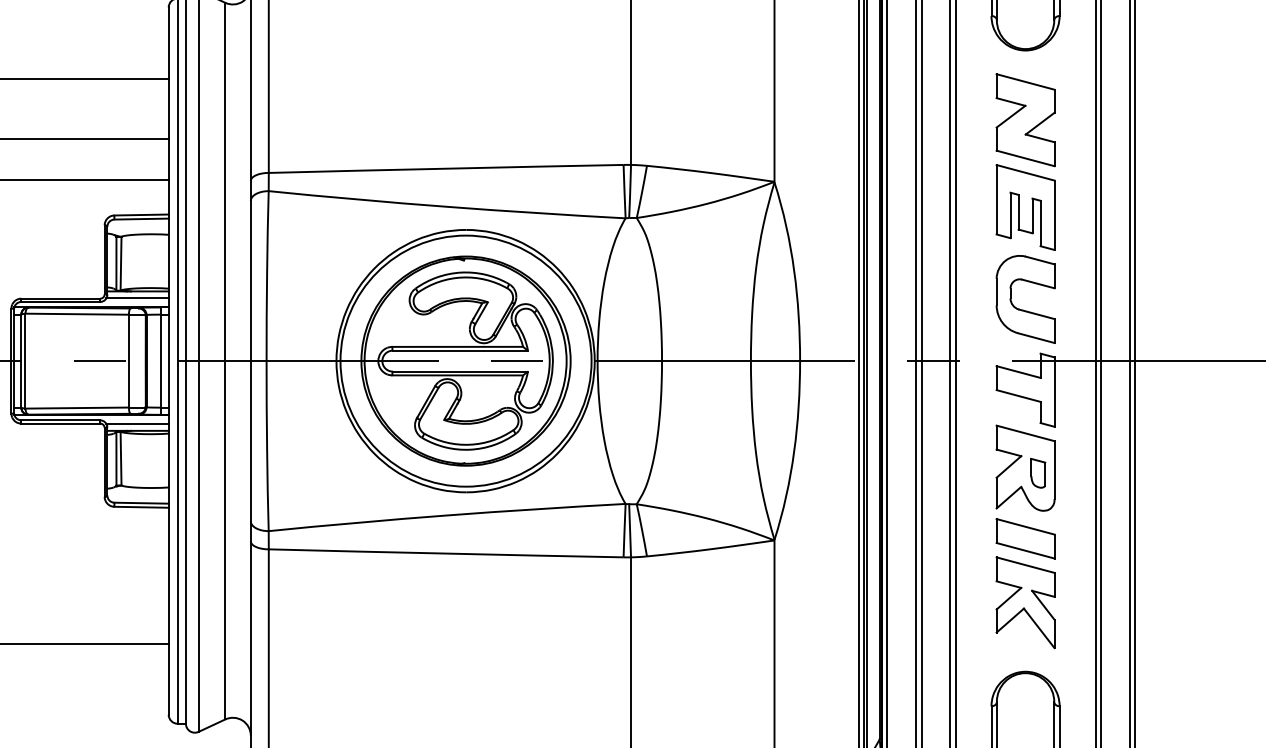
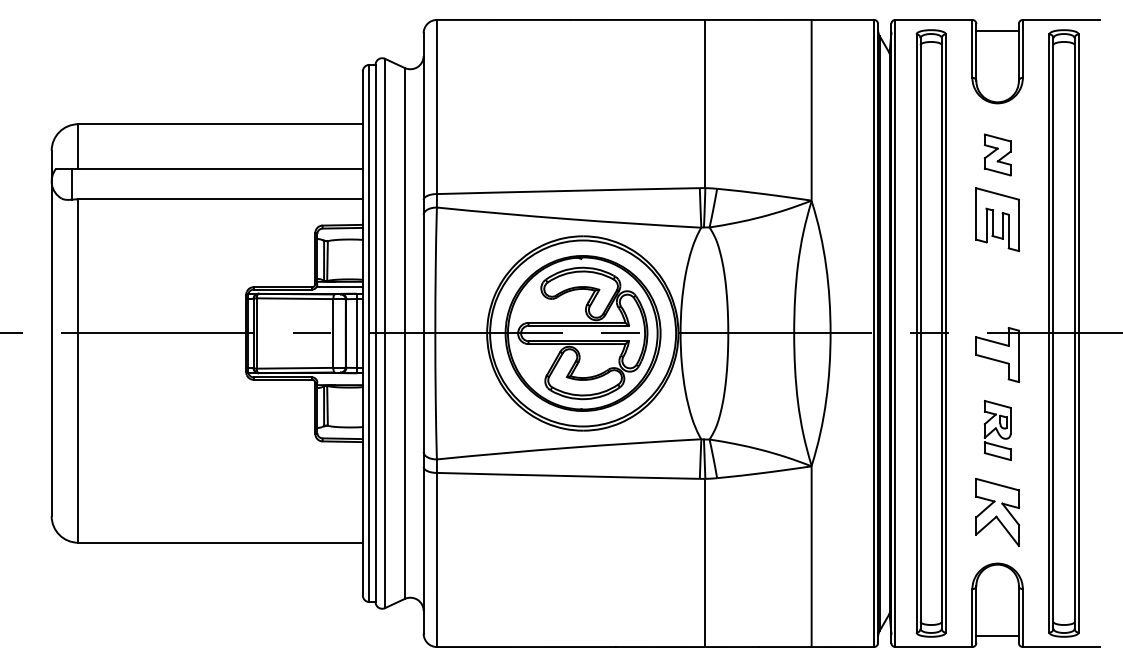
part: (1025, 119) -> (997, 154), size x0.6
part: (1021, 308) -> (994, 294), removed
line: (137, 424) -> (339, 380), removed
part: (1025, 492) -> (997, 430), size x0.6

